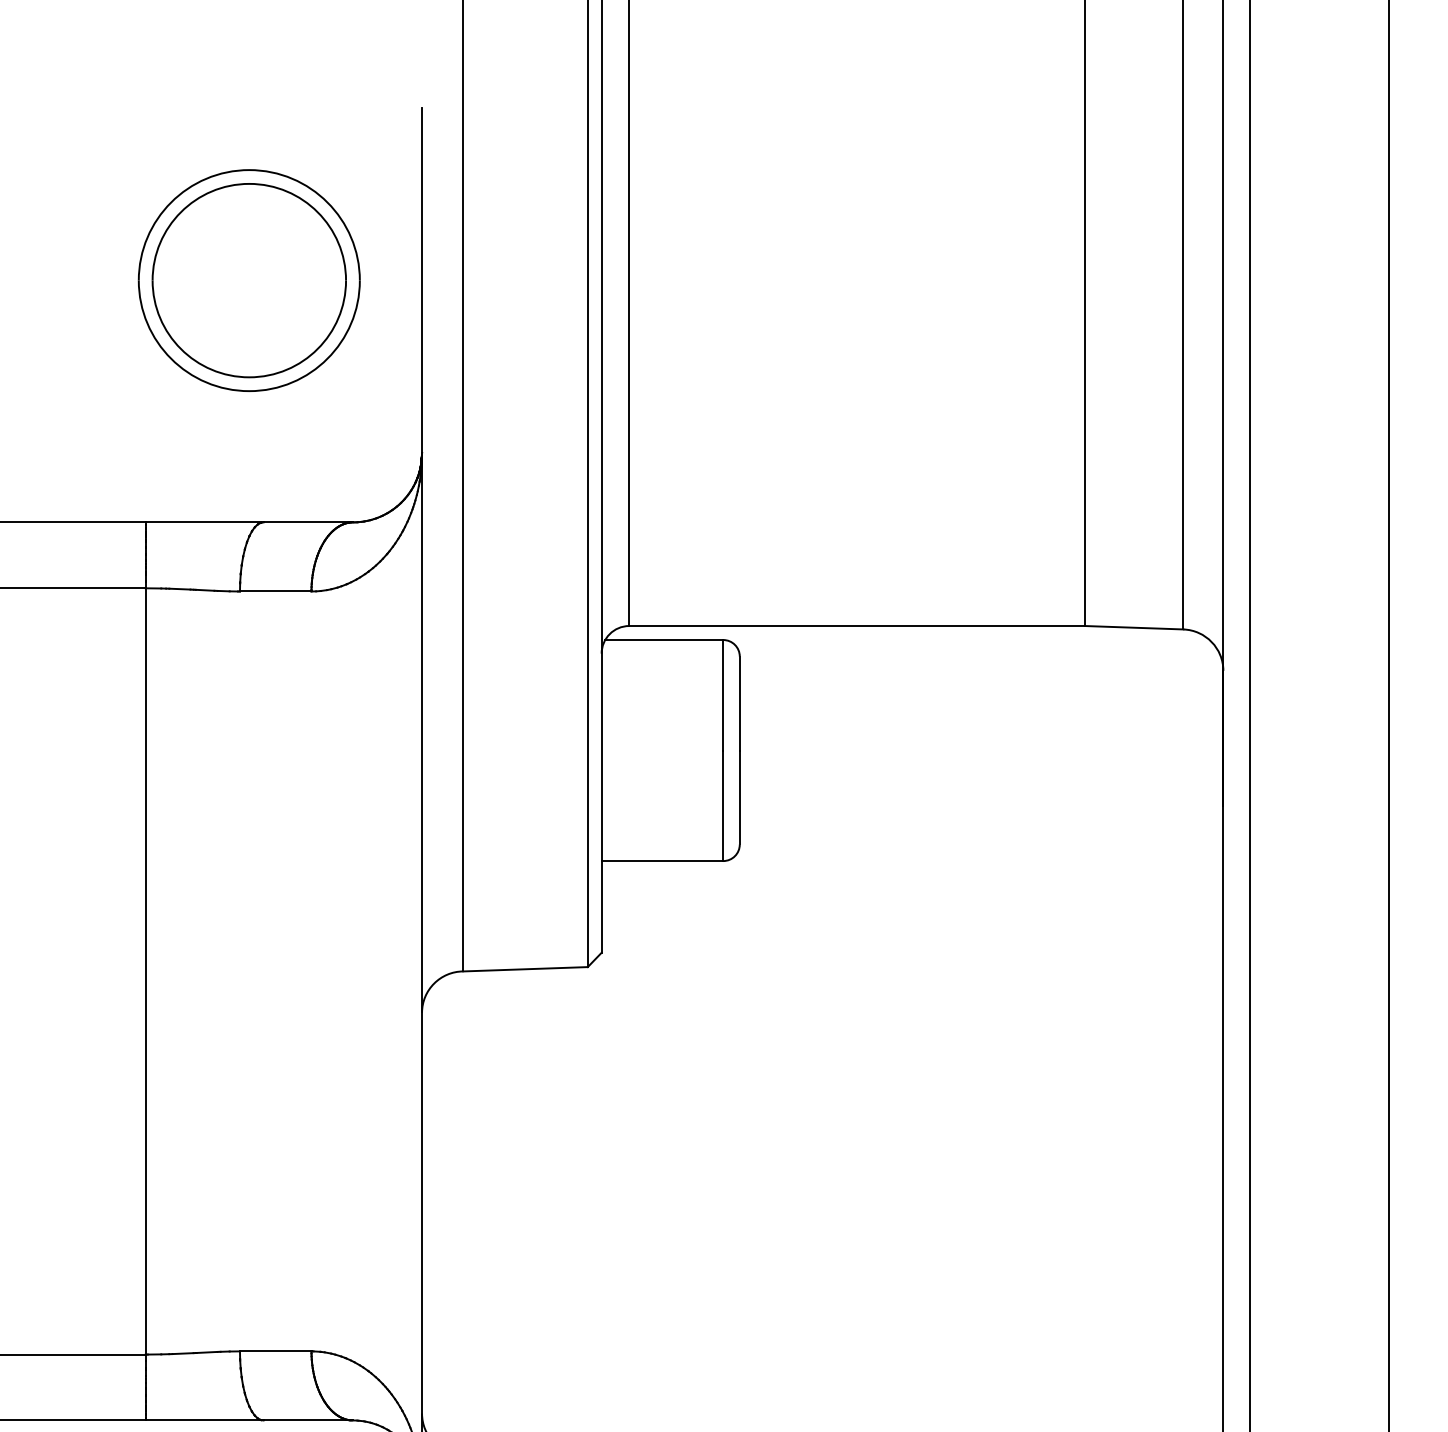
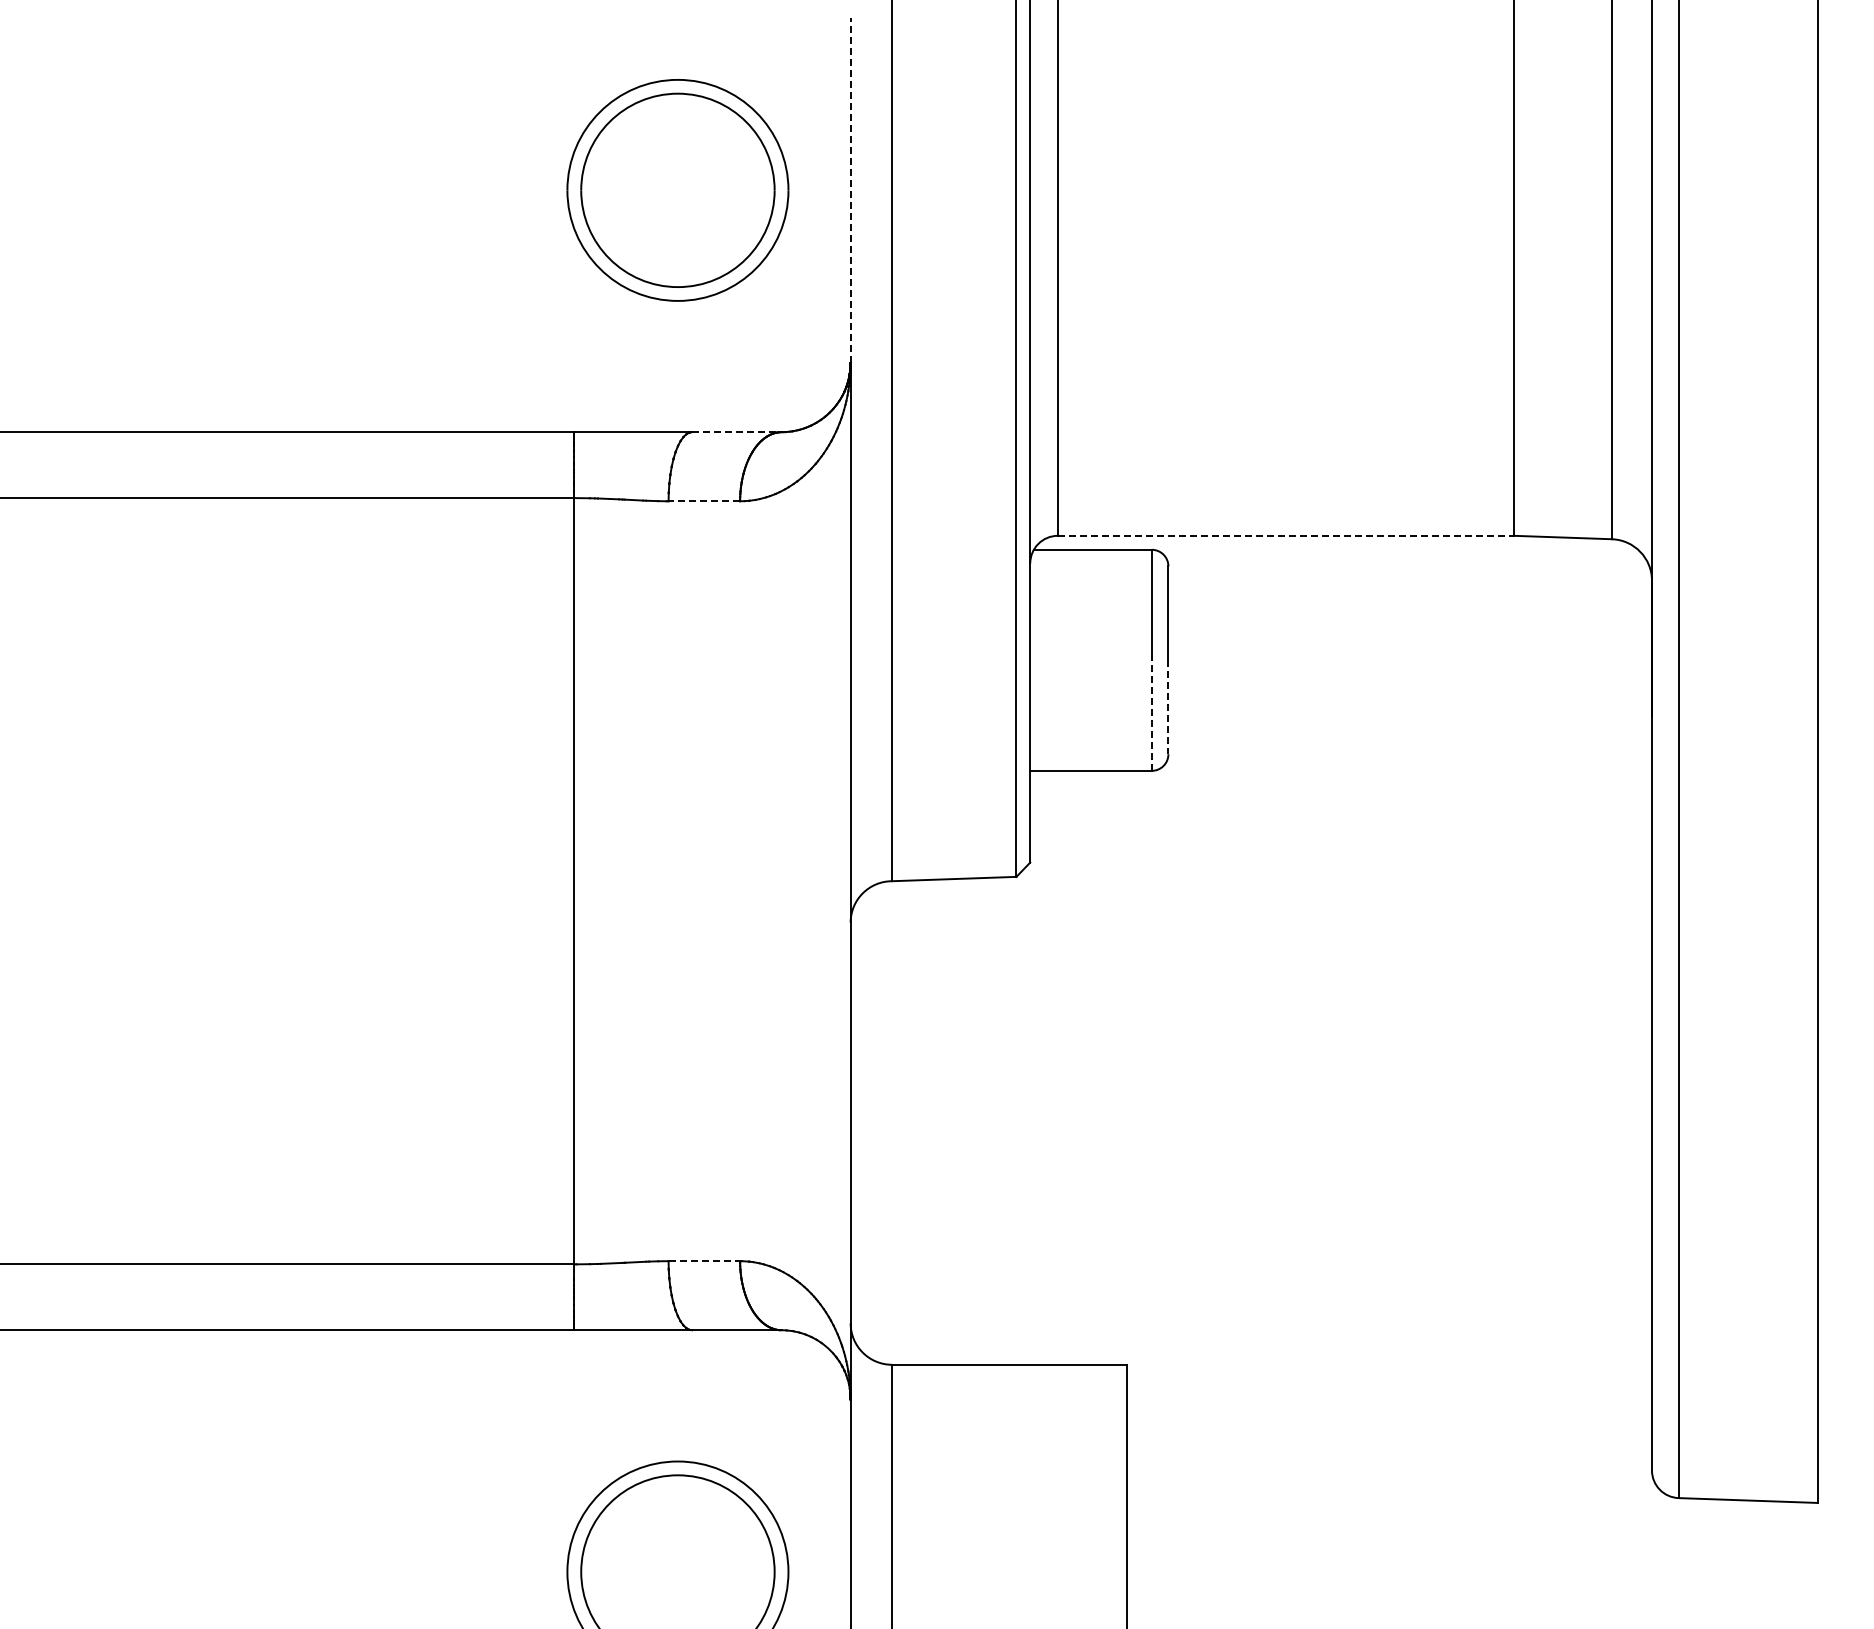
line: (421, 280) -> (850, 190), solid -> dashed
line: (307, 522) -> (736, 432), solid -> dashed
line: (275, 591) -> (704, 501), solid -> dashed
line: (856, 625) -> (1285, 535), solid -> dashed
line: (739, 797) -> (1168, 707), solid -> dashed
line: (722, 805) -> (1151, 715), solid -> dashed
line: (275, 1351) -> (704, 1261), solid -> dashed

